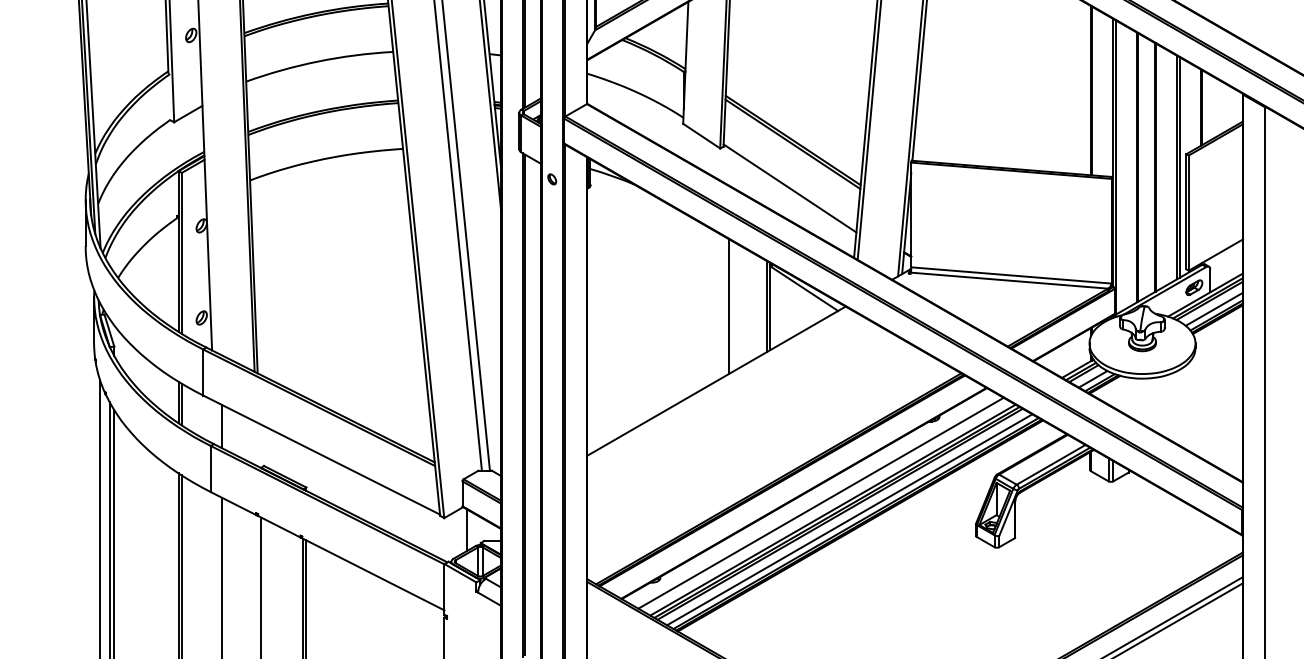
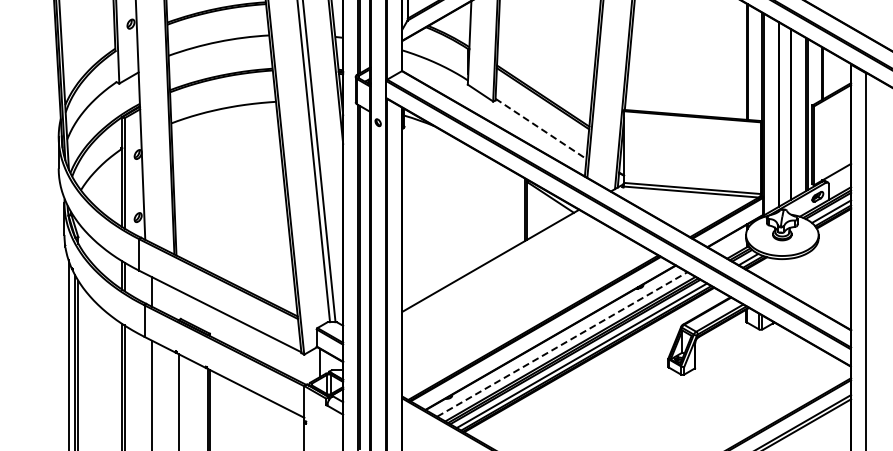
line: (790, 187) -> (541, 128), solid -> dashed
line: (729, 306) -> (499, 209), removed
line: (821, 503) -> (562, 344), solid -> dashed

